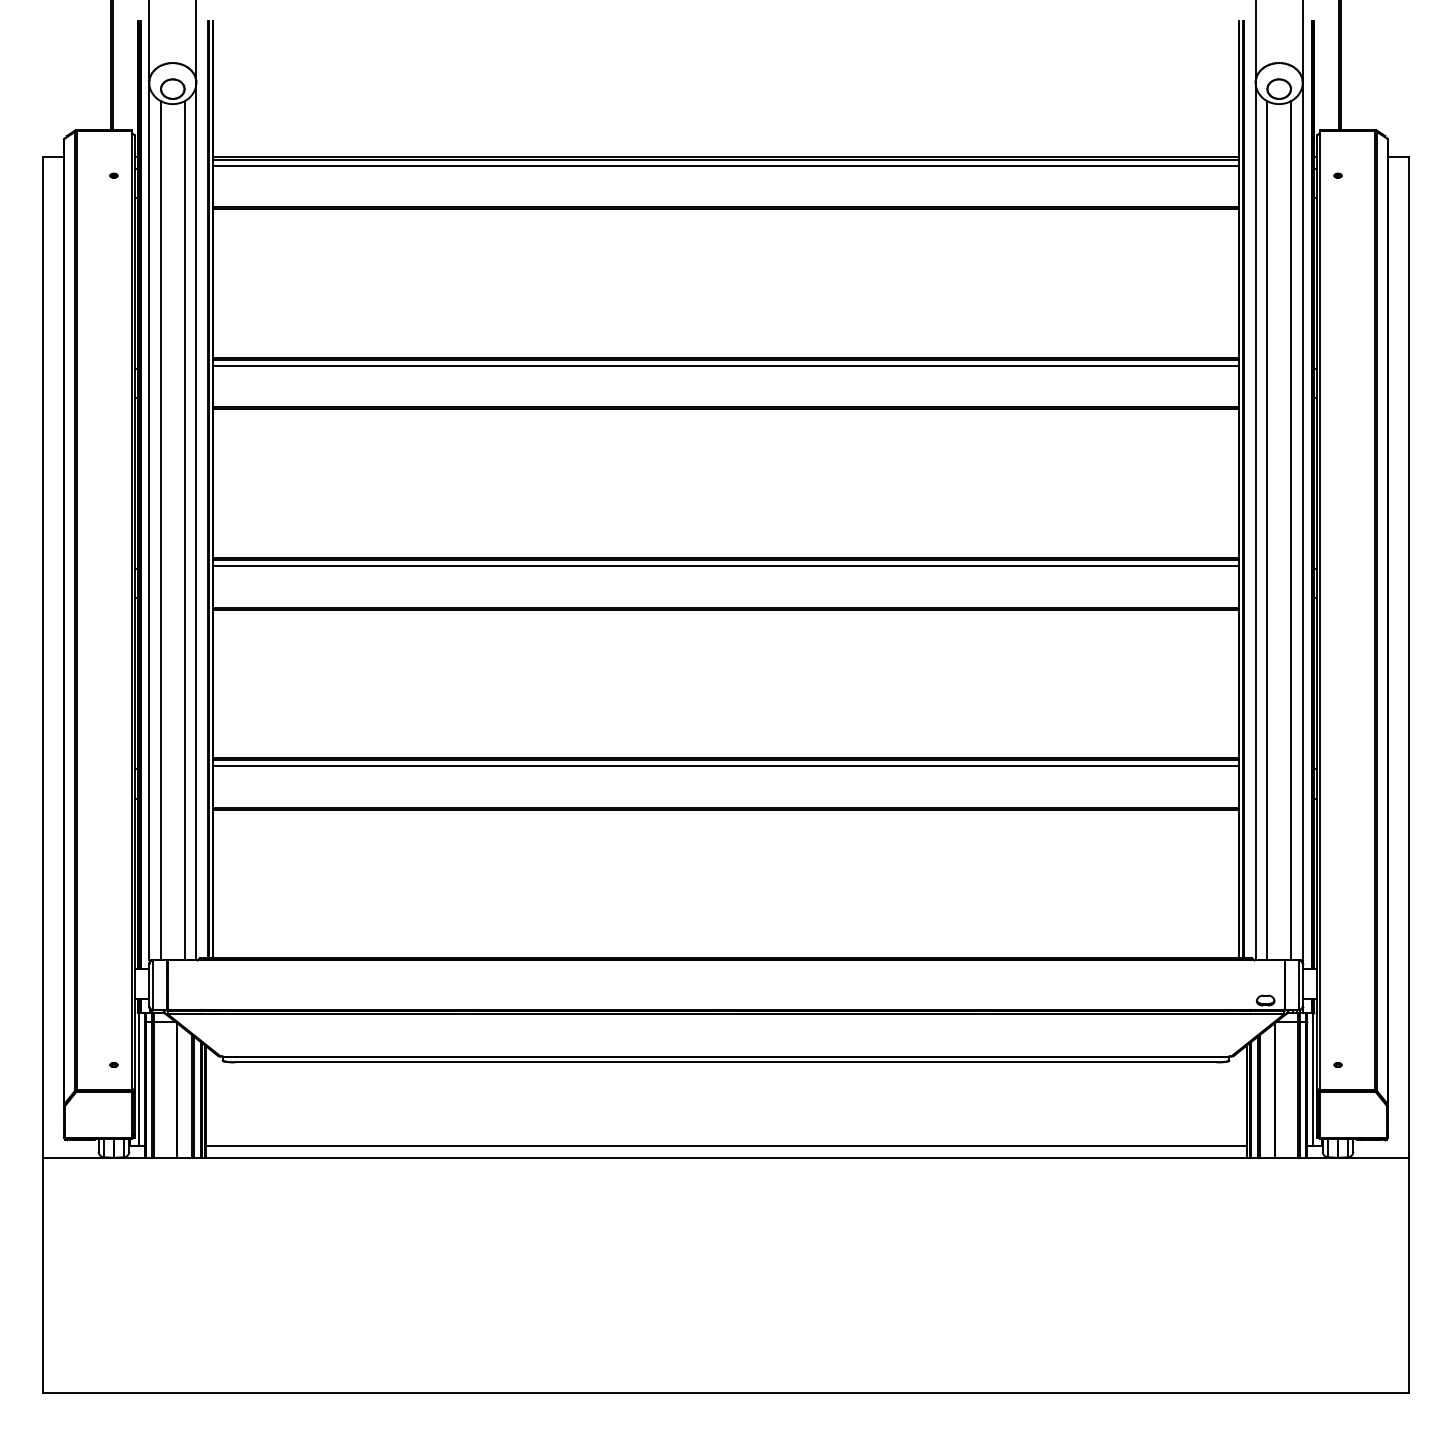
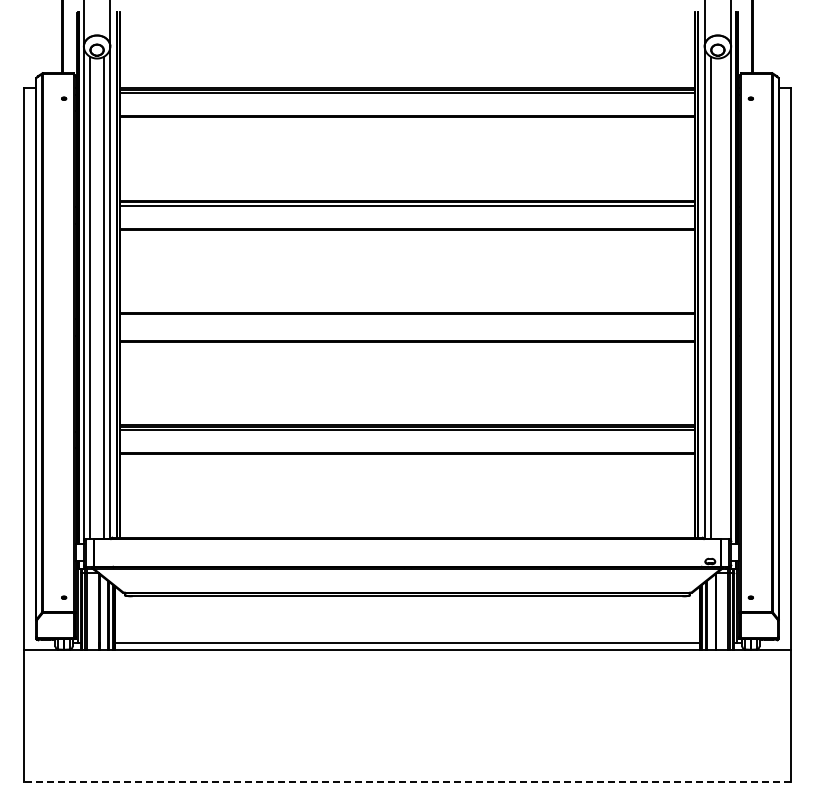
line: (1290, 529) -> (724, 297), removed
line: (726, 565) -> (407, 317), removed
line: (726, 1392) -> (407, 781), solid -> dashed

